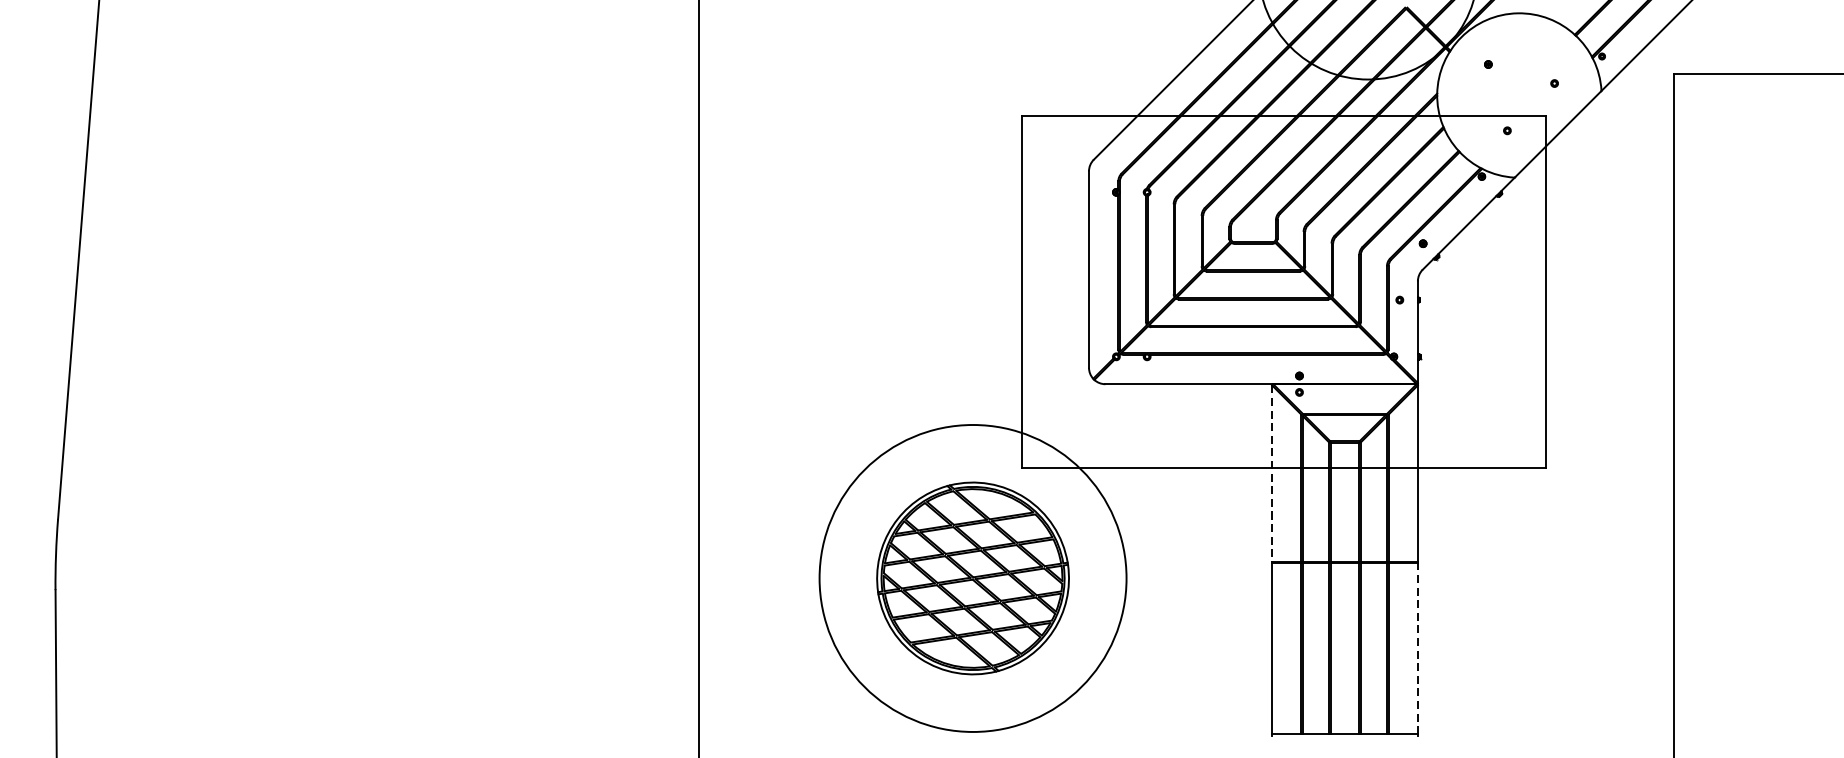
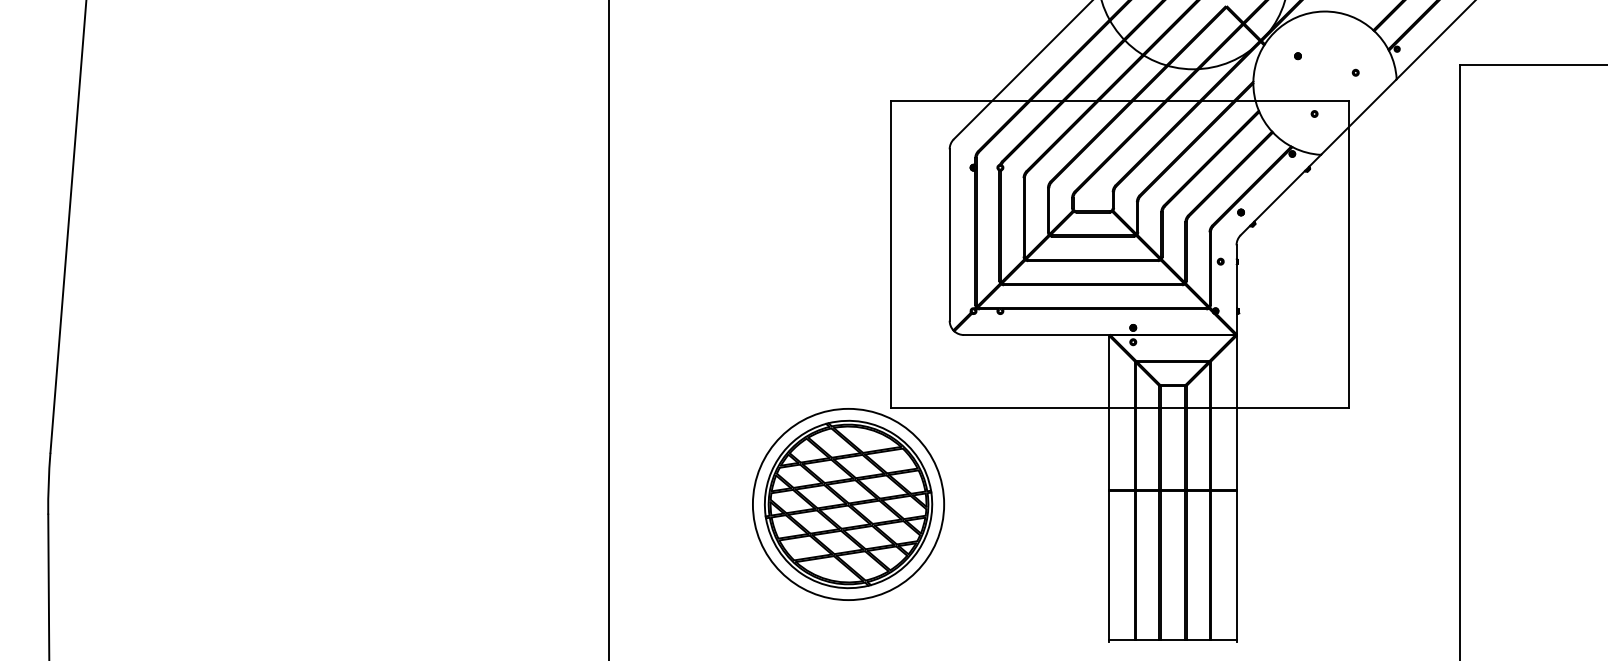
line: (1272, 473) -> (1109, 412), dashed -> solid
circle: (973, 578) -> (848, 504), size x0.71
line: (1417, 648) -> (1236, 565), dashed -> solid

